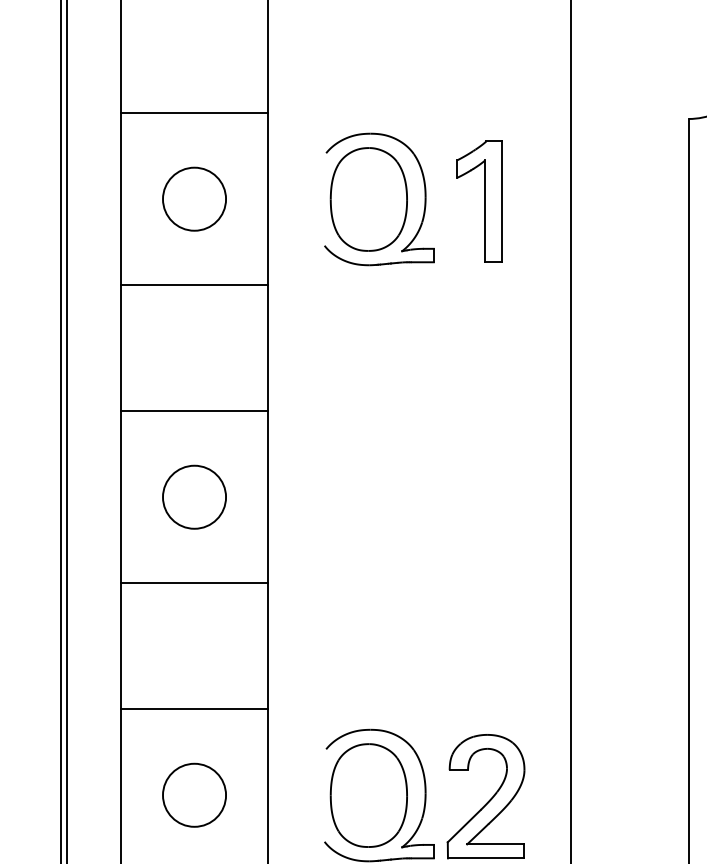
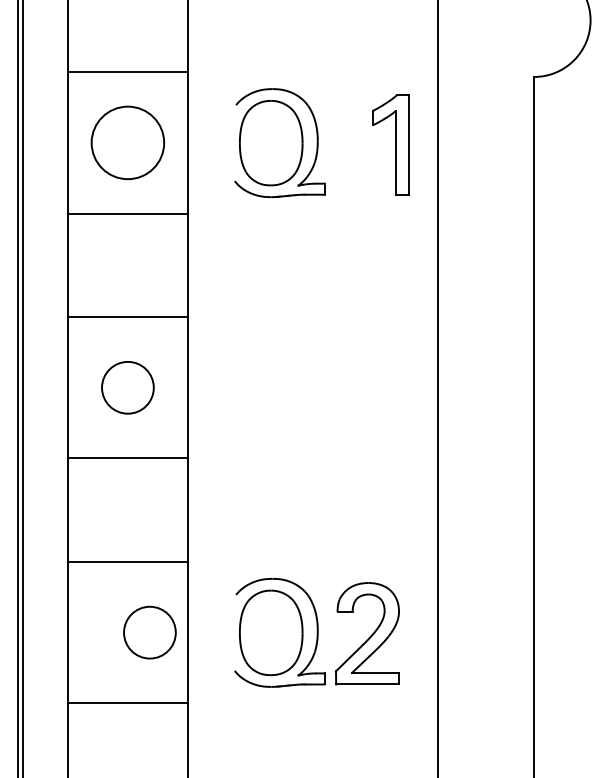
circle: (194, 198) -> (127, 142), size x1.4
part: (478, 201) -> (390, 144), moved
circle: (194, 795) -> (149, 632), moved

